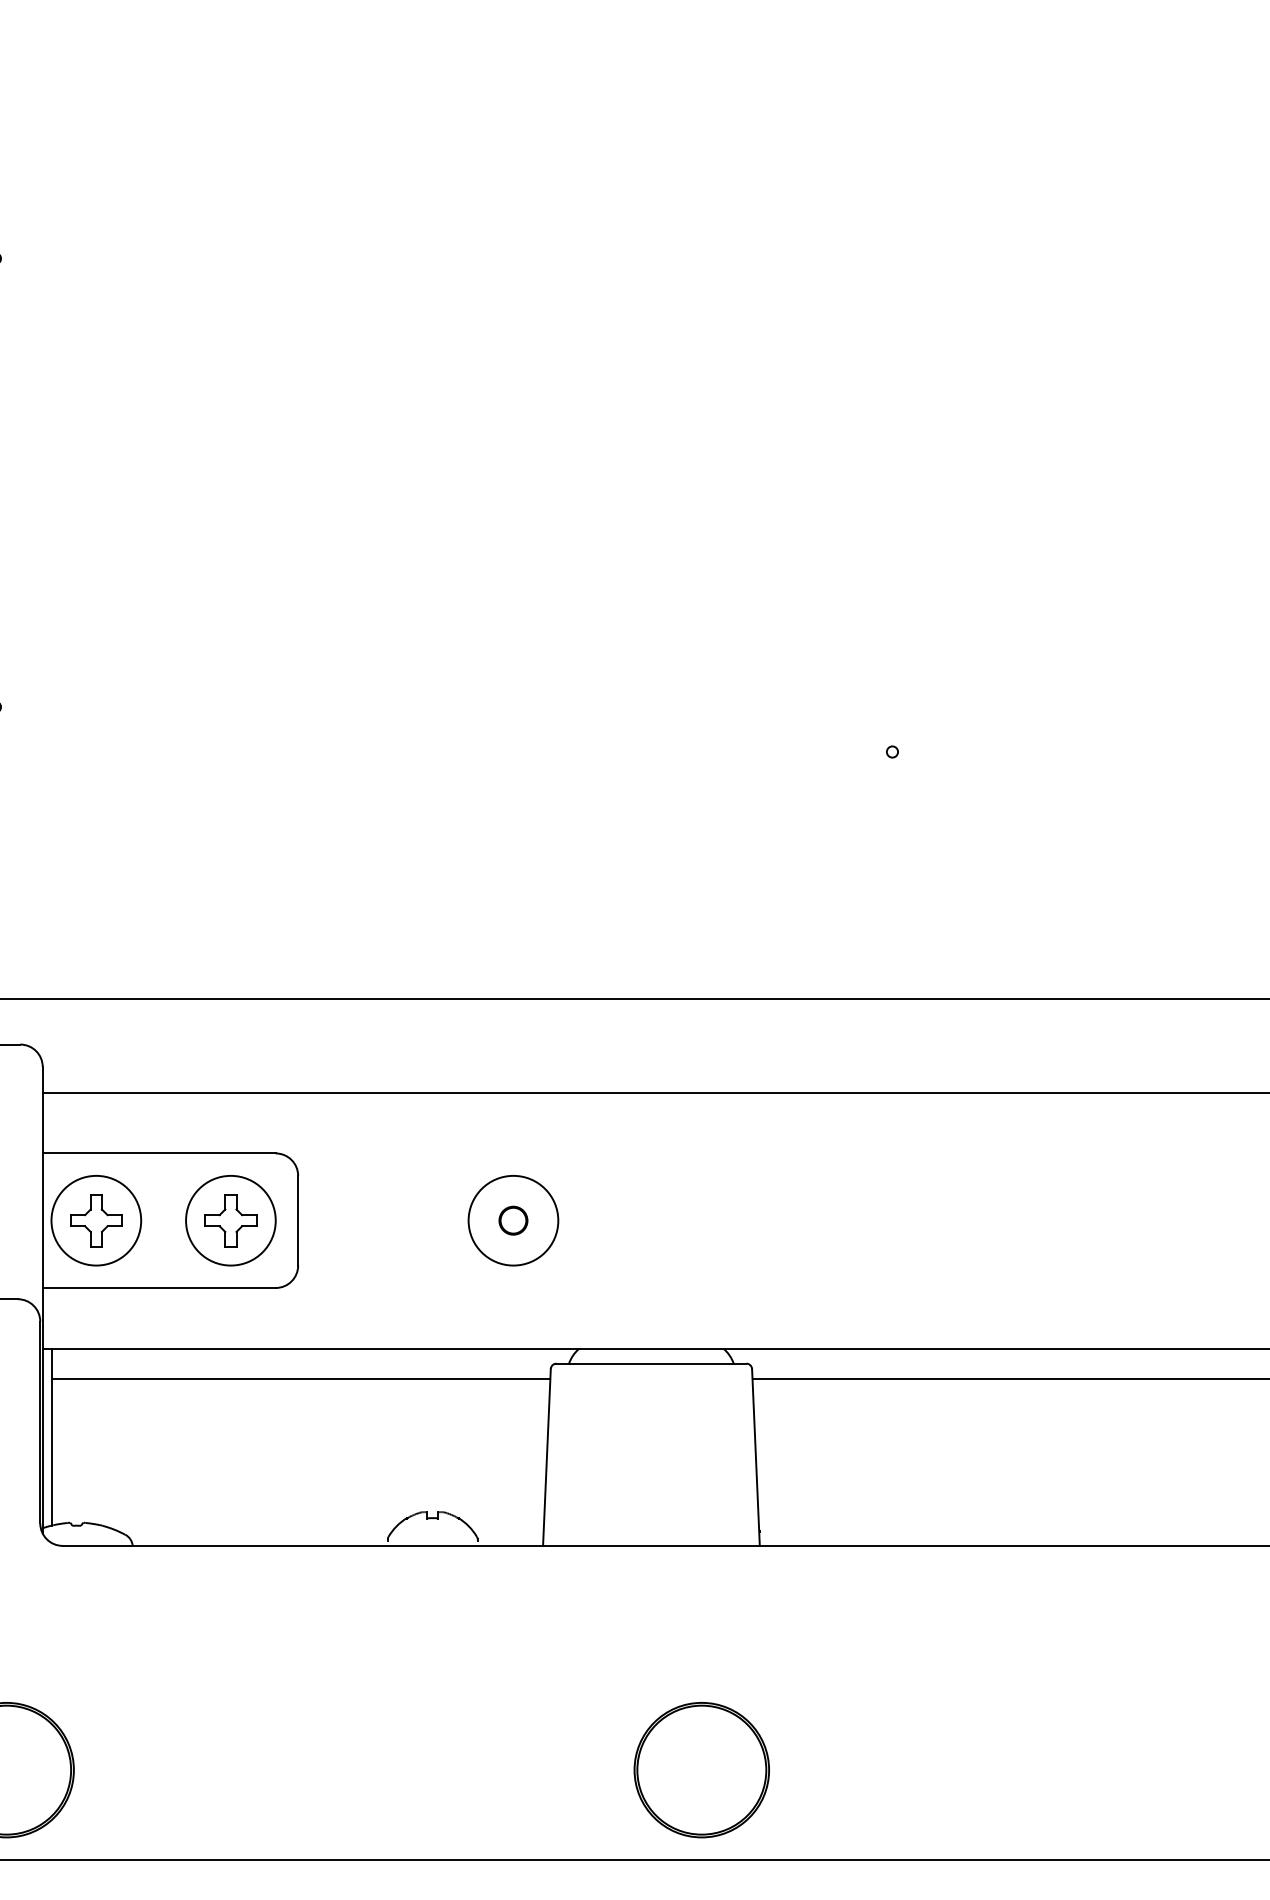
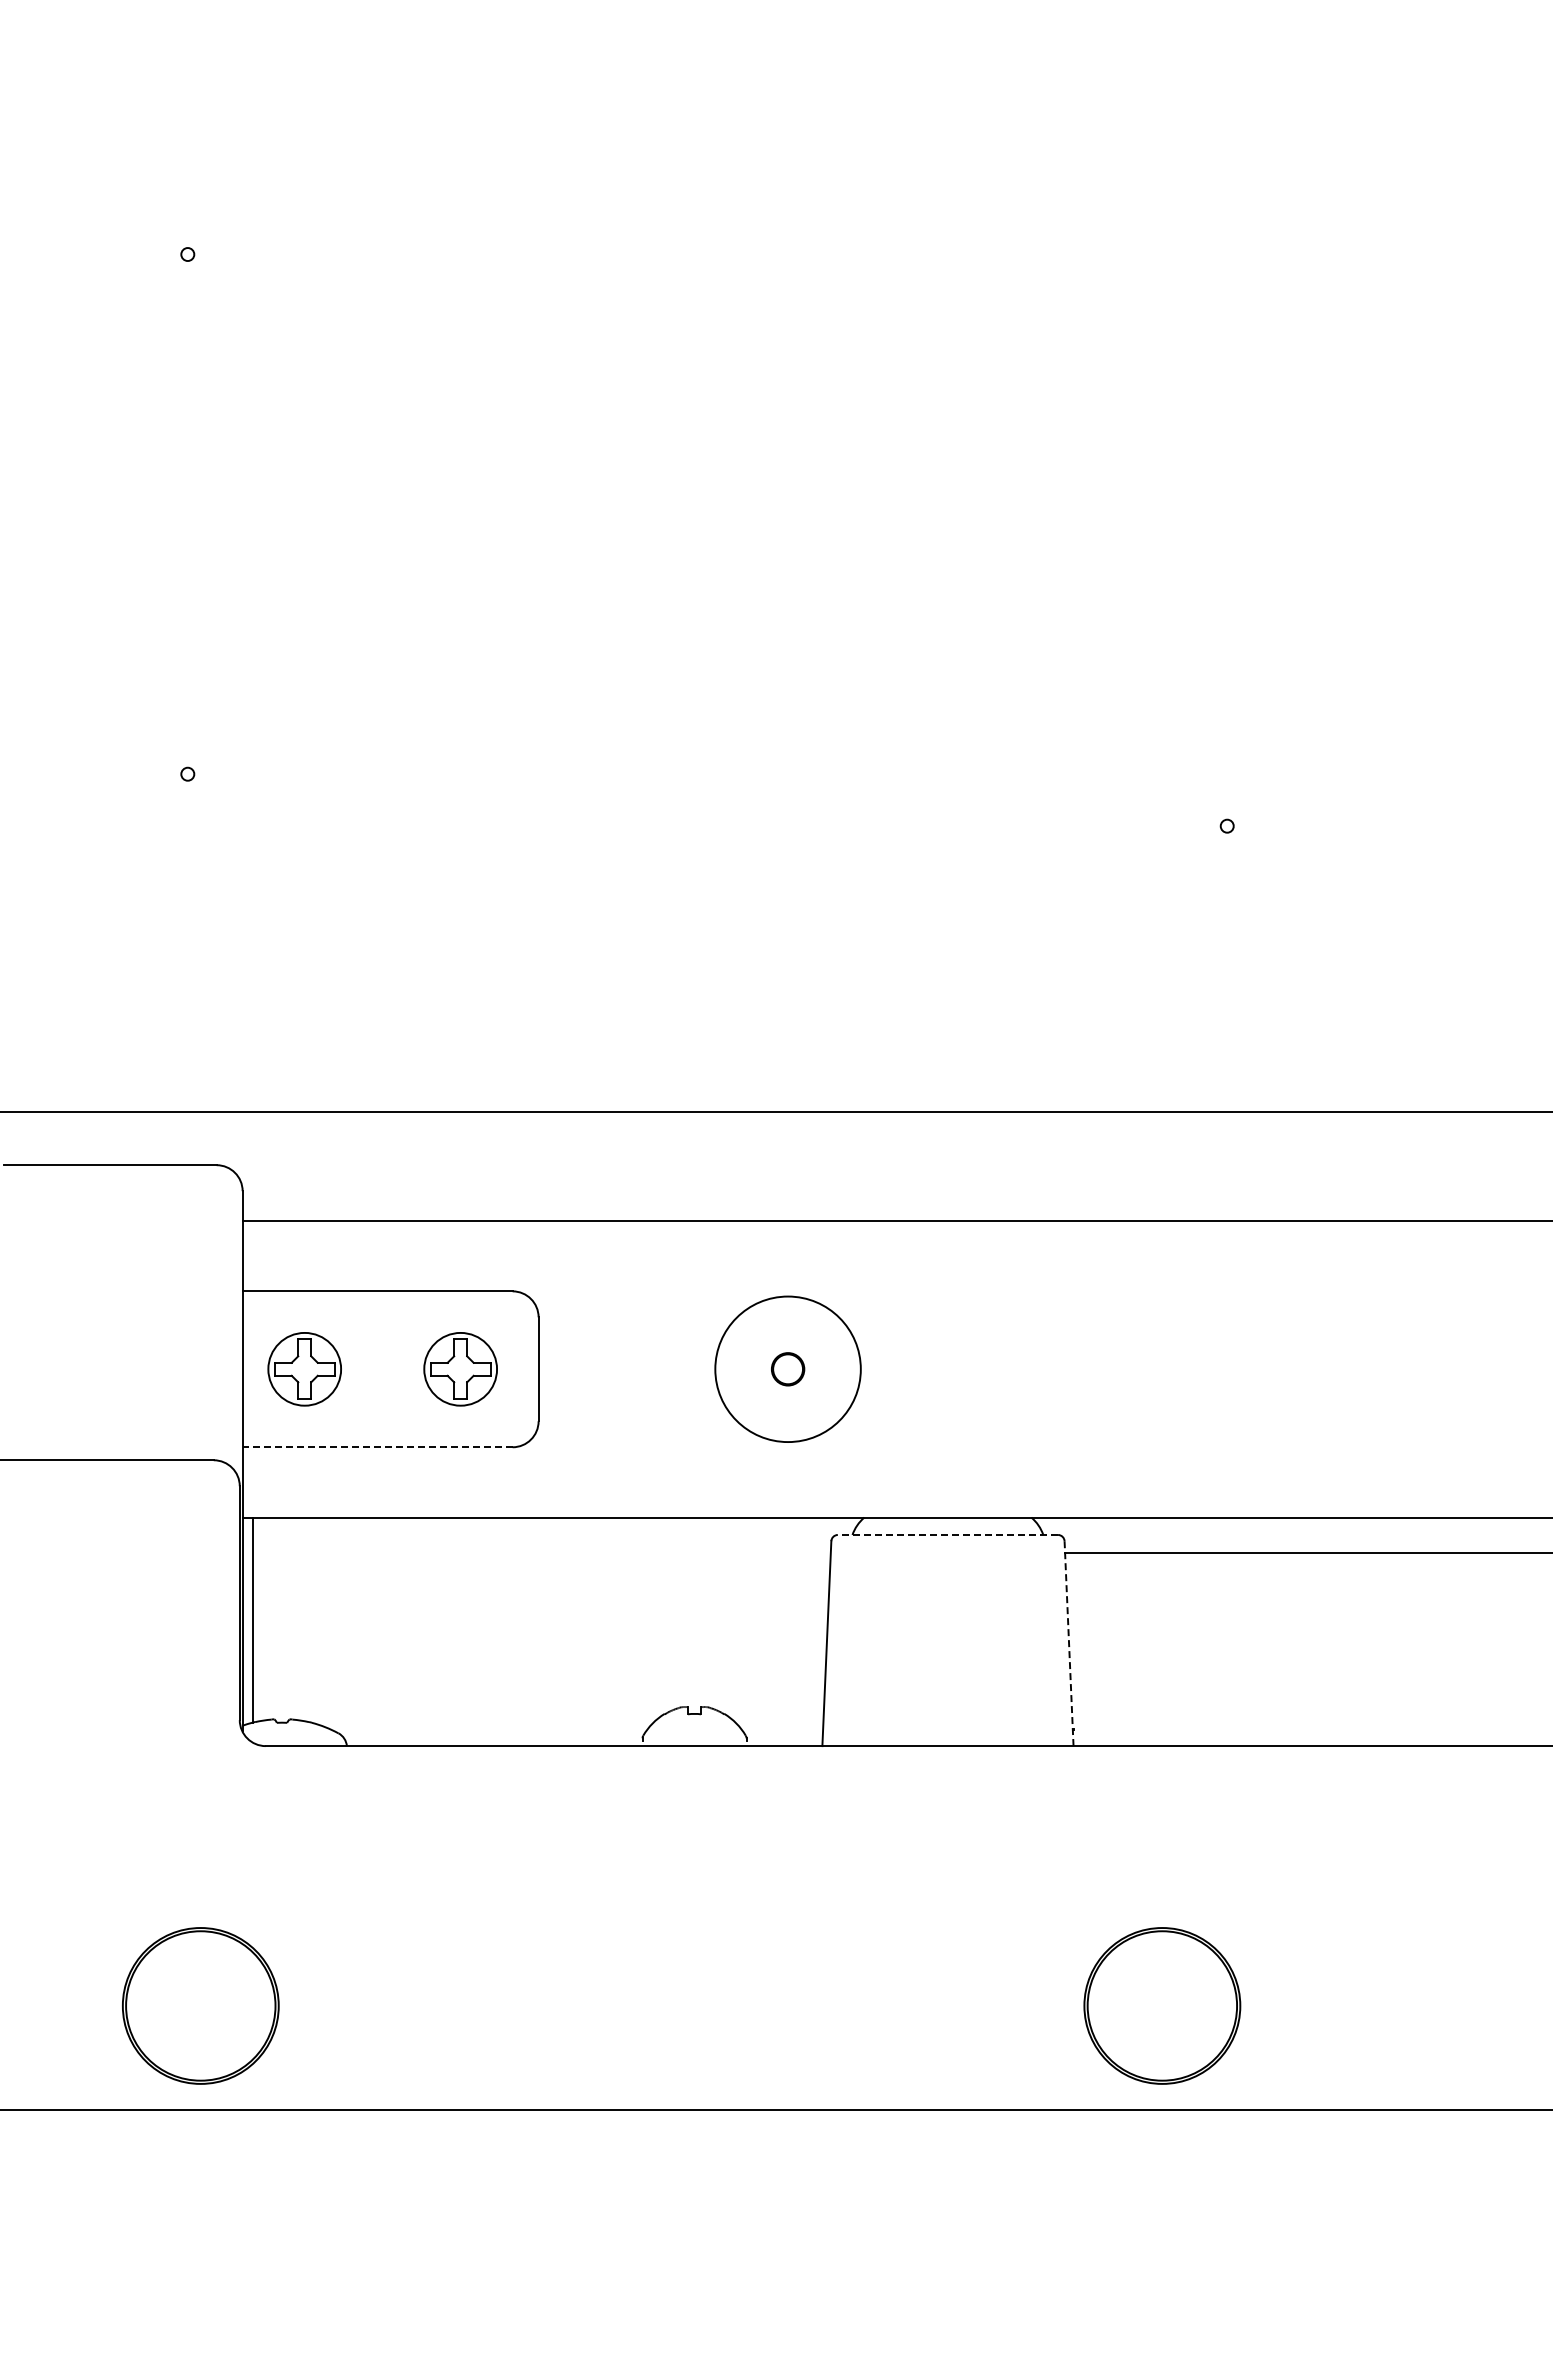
circle: (96, 1220) -> (304, 1369), size x0.7
circle: (230, 1220) -> (460, 1369), size x0.7
circle: (513, 1220) -> (788, 1369), size x1.4
line: (159, 1288) -> (377, 1447), solid -> dashed
line: (651, 1363) -> (947, 1534), solid -> dashed
line: (300, 1379) -> (541, 1553), removed
line: (756, 1457) -> (1069, 1643), solid -> dashed
part: (701, 1769) -> (1162, 2005), moved

